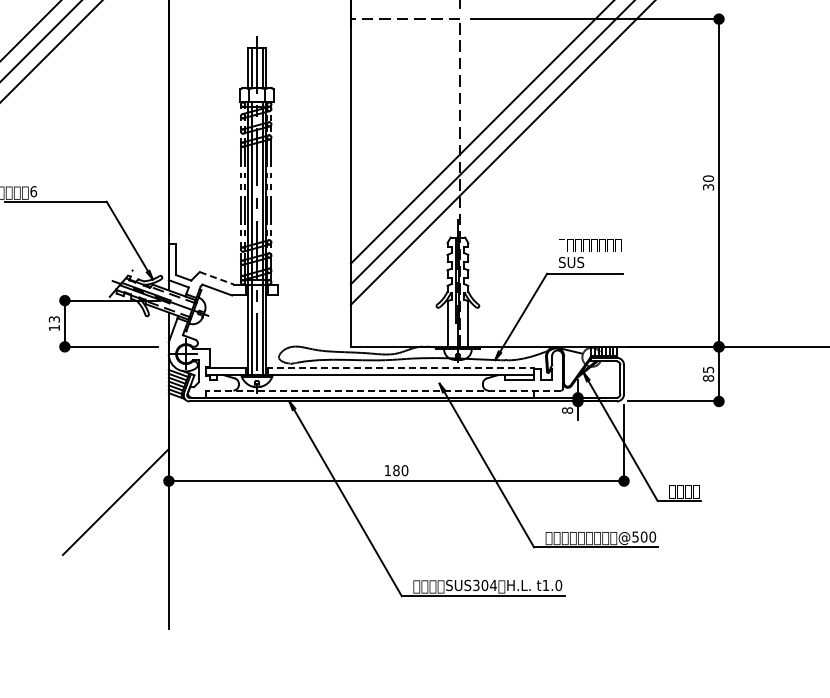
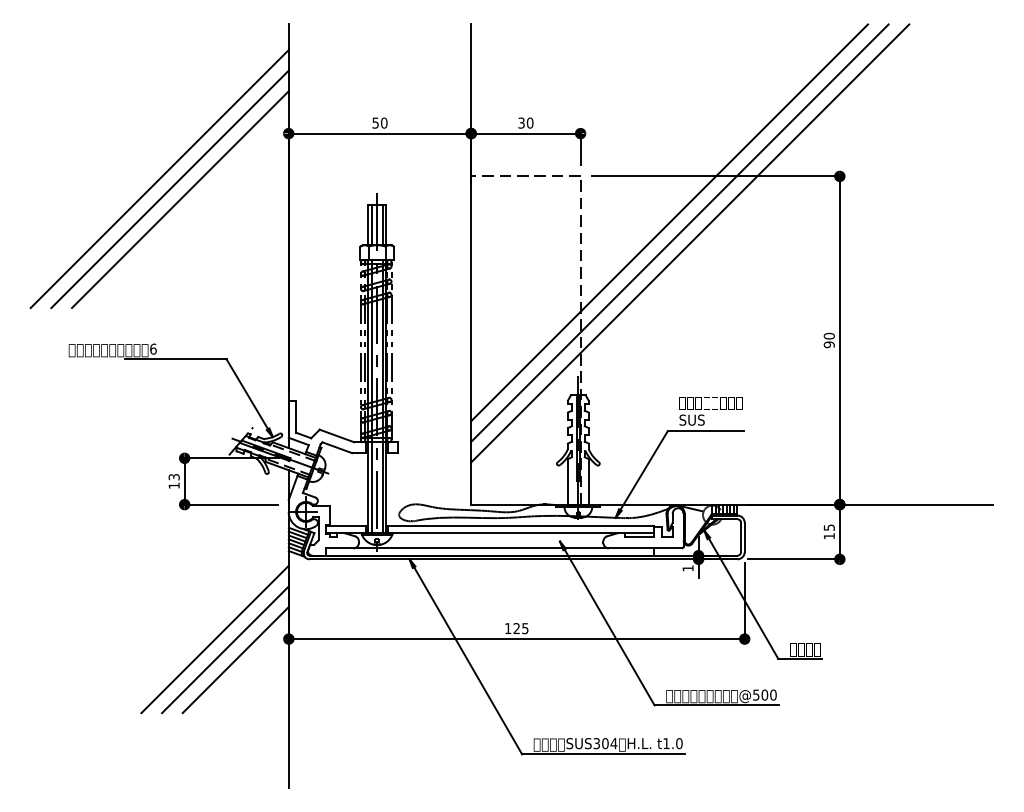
text: (707, 186) -> (828, 344), 30 -> 90
line: (217, 278) -> (337, 436), dashed -> solid
line: (400, 367) -> (520, 525), dashed -> solid
text: (707, 378) -> (828, 536), 85 -> 15
line: (383, 390) -> (503, 548), dashed -> solid
text: (566, 410) -> (687, 568), 8 -> 1
text: (400, 470) -> (520, 628), 180 -> 125
line: (94, 481) -> (214, 639), added
line: (105, 491) -> (225, 649), added

